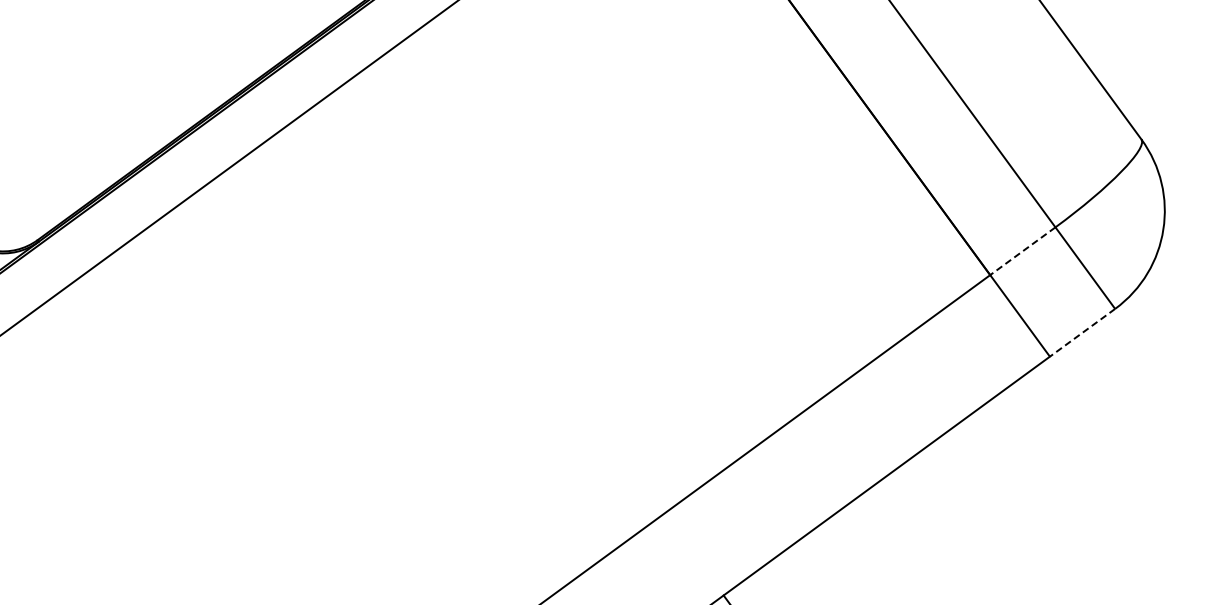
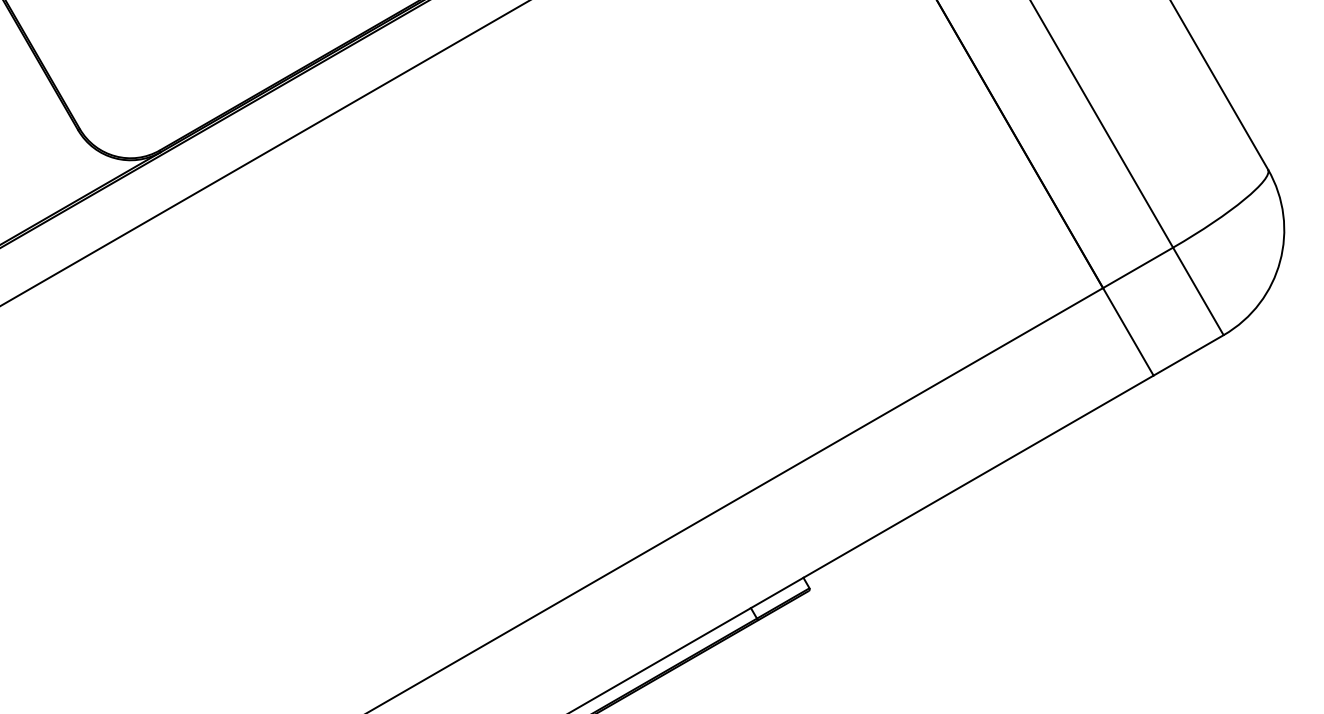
line: (1022, 251) -> (1137, 268), dashed -> solid
line: (1082, 332) -> (1188, 355), dashed -> solid

